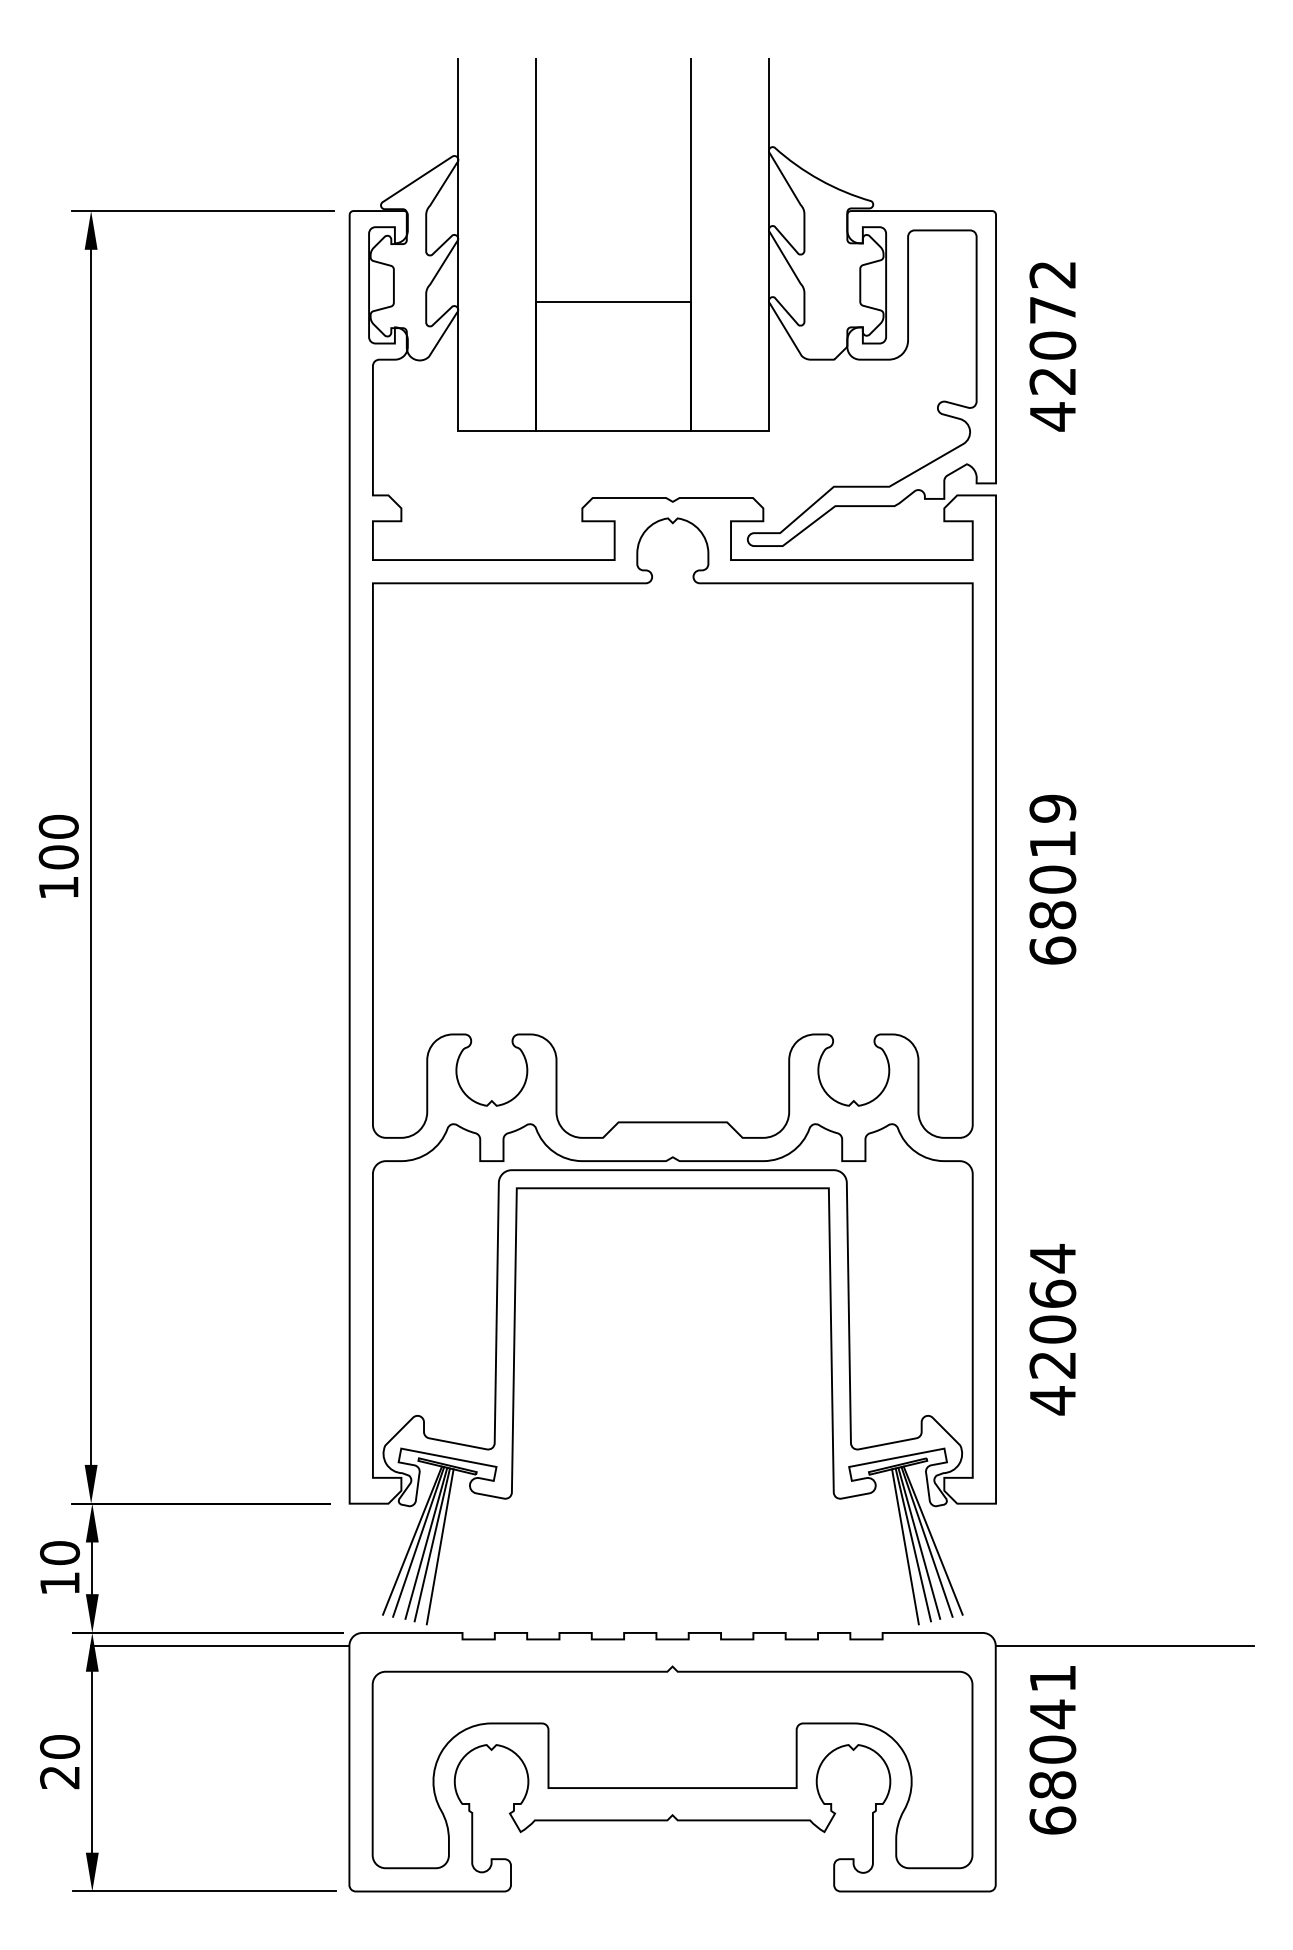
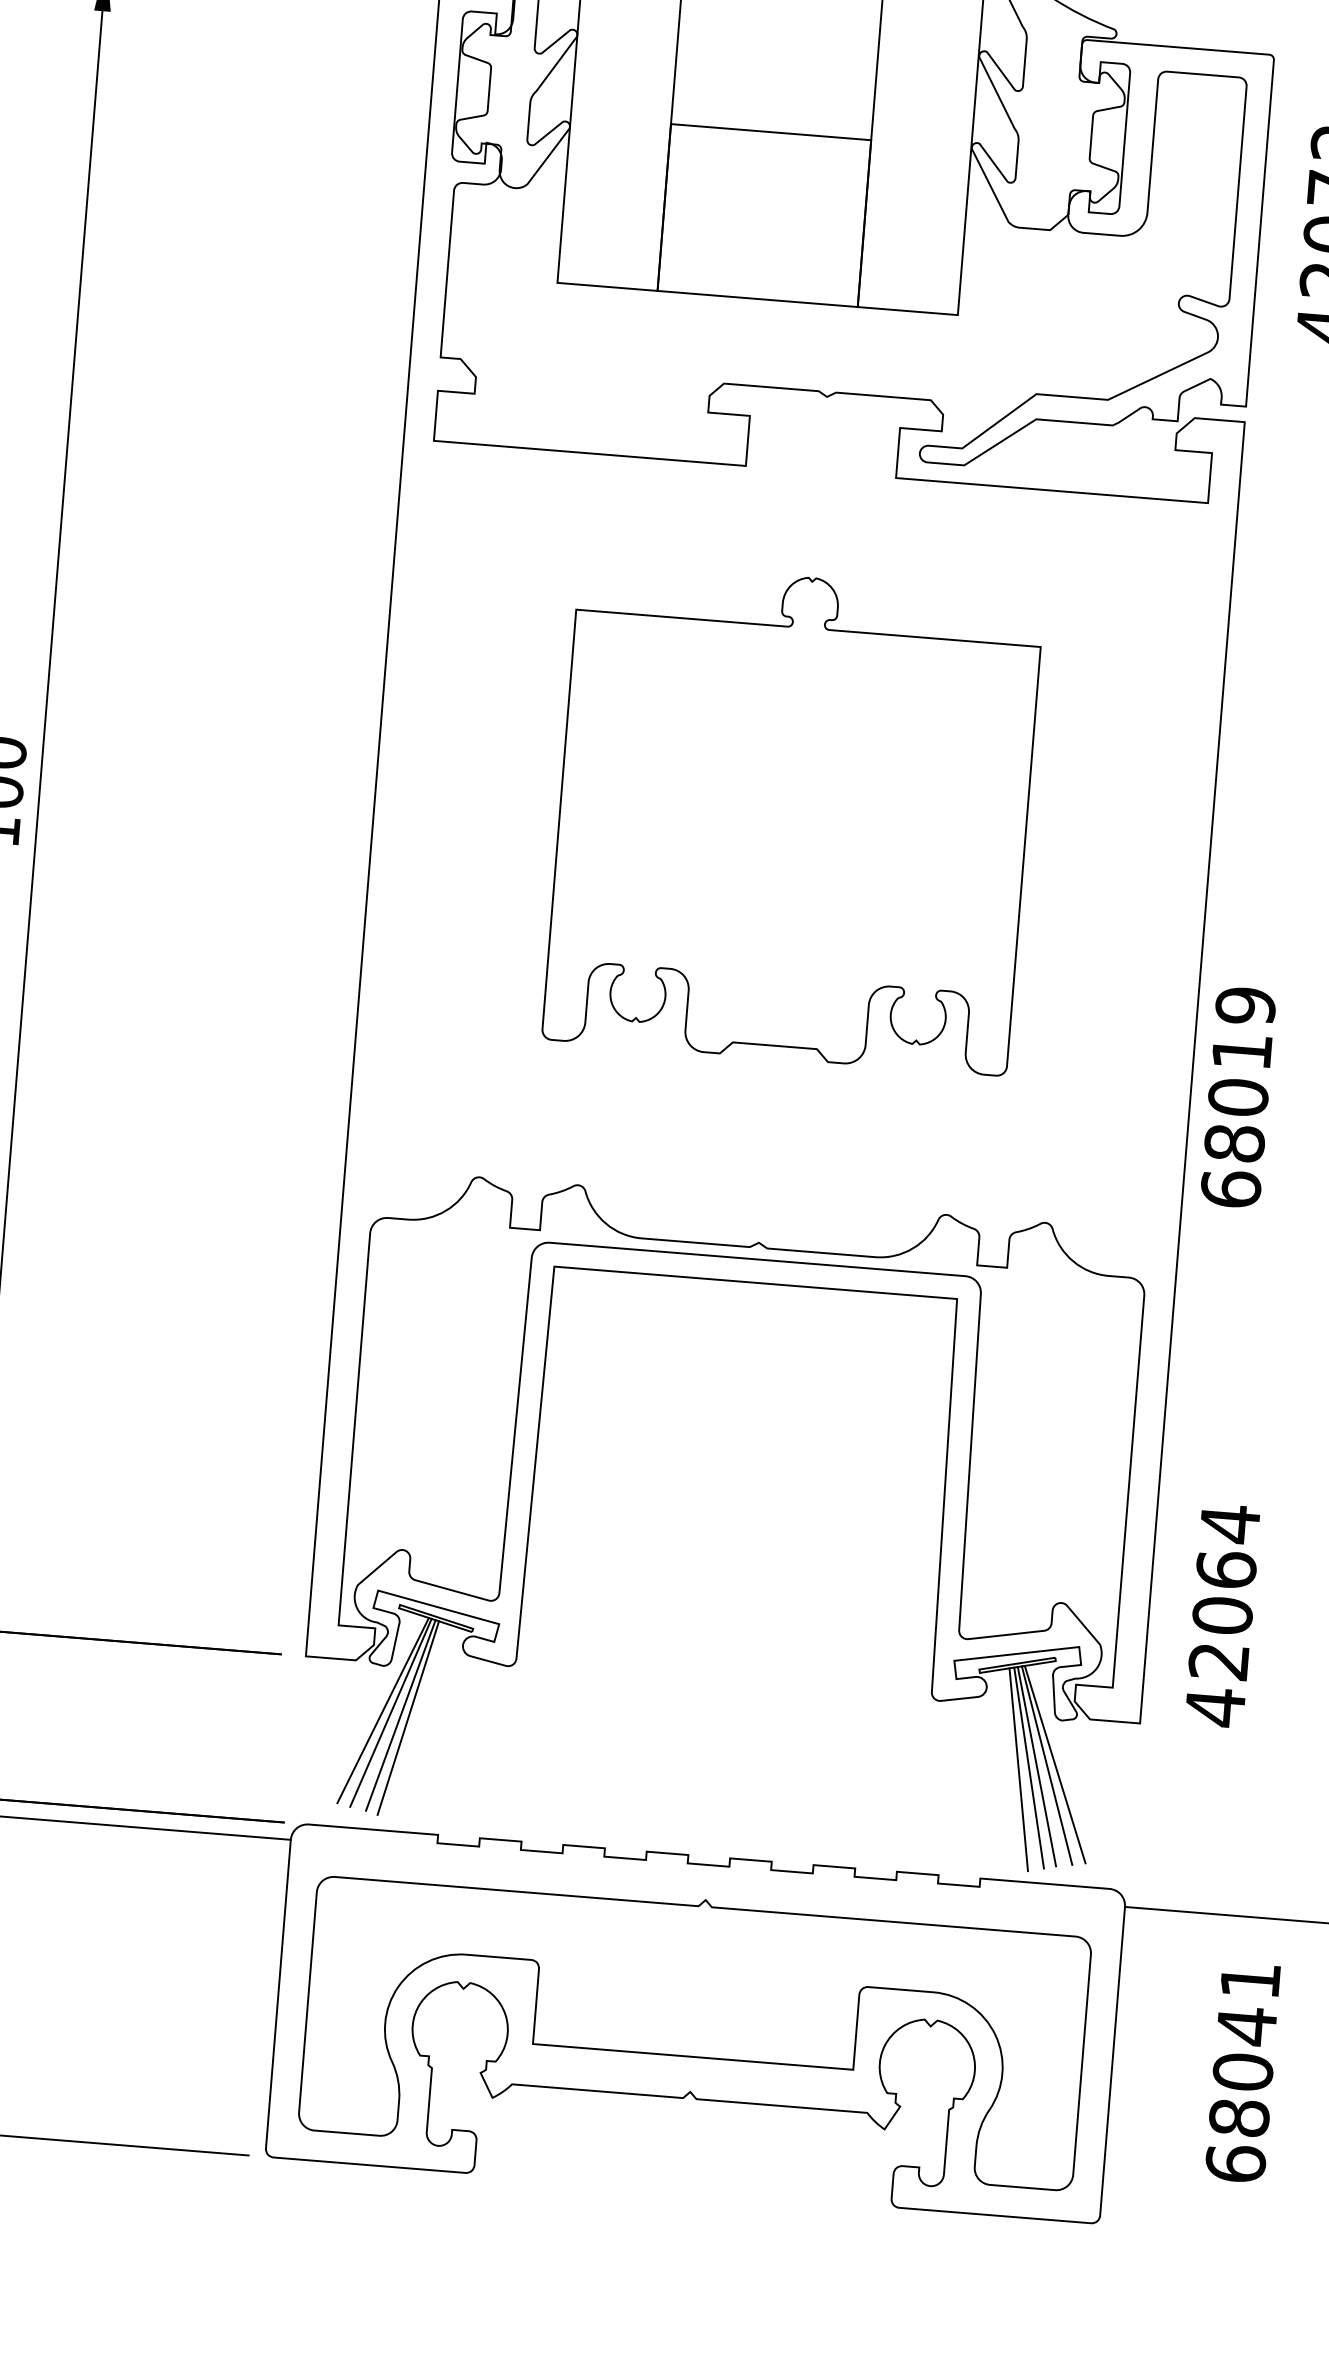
part: (672, 827) -> (792, 817), size x0.6
text: (1052, 879) -> (1237, 1097), moved
text: (1052, 1329) -> (1222, 1615), moved
line: (439, 1546) -> (417, 1720), removed
text: (1052, 1750) -> (1242, 2073), moved

